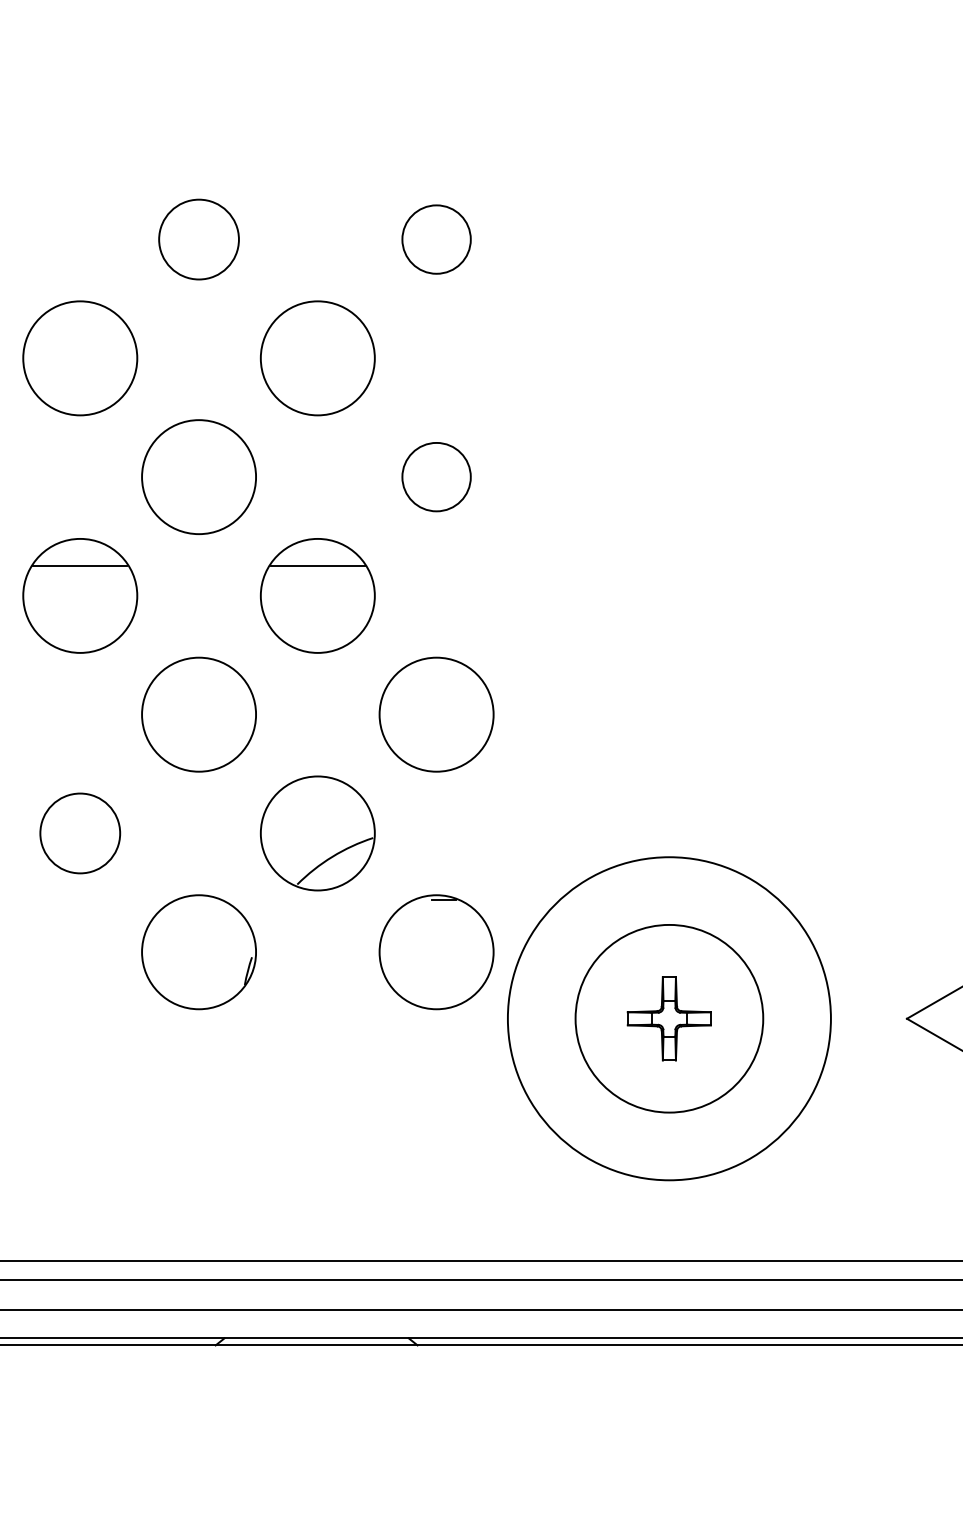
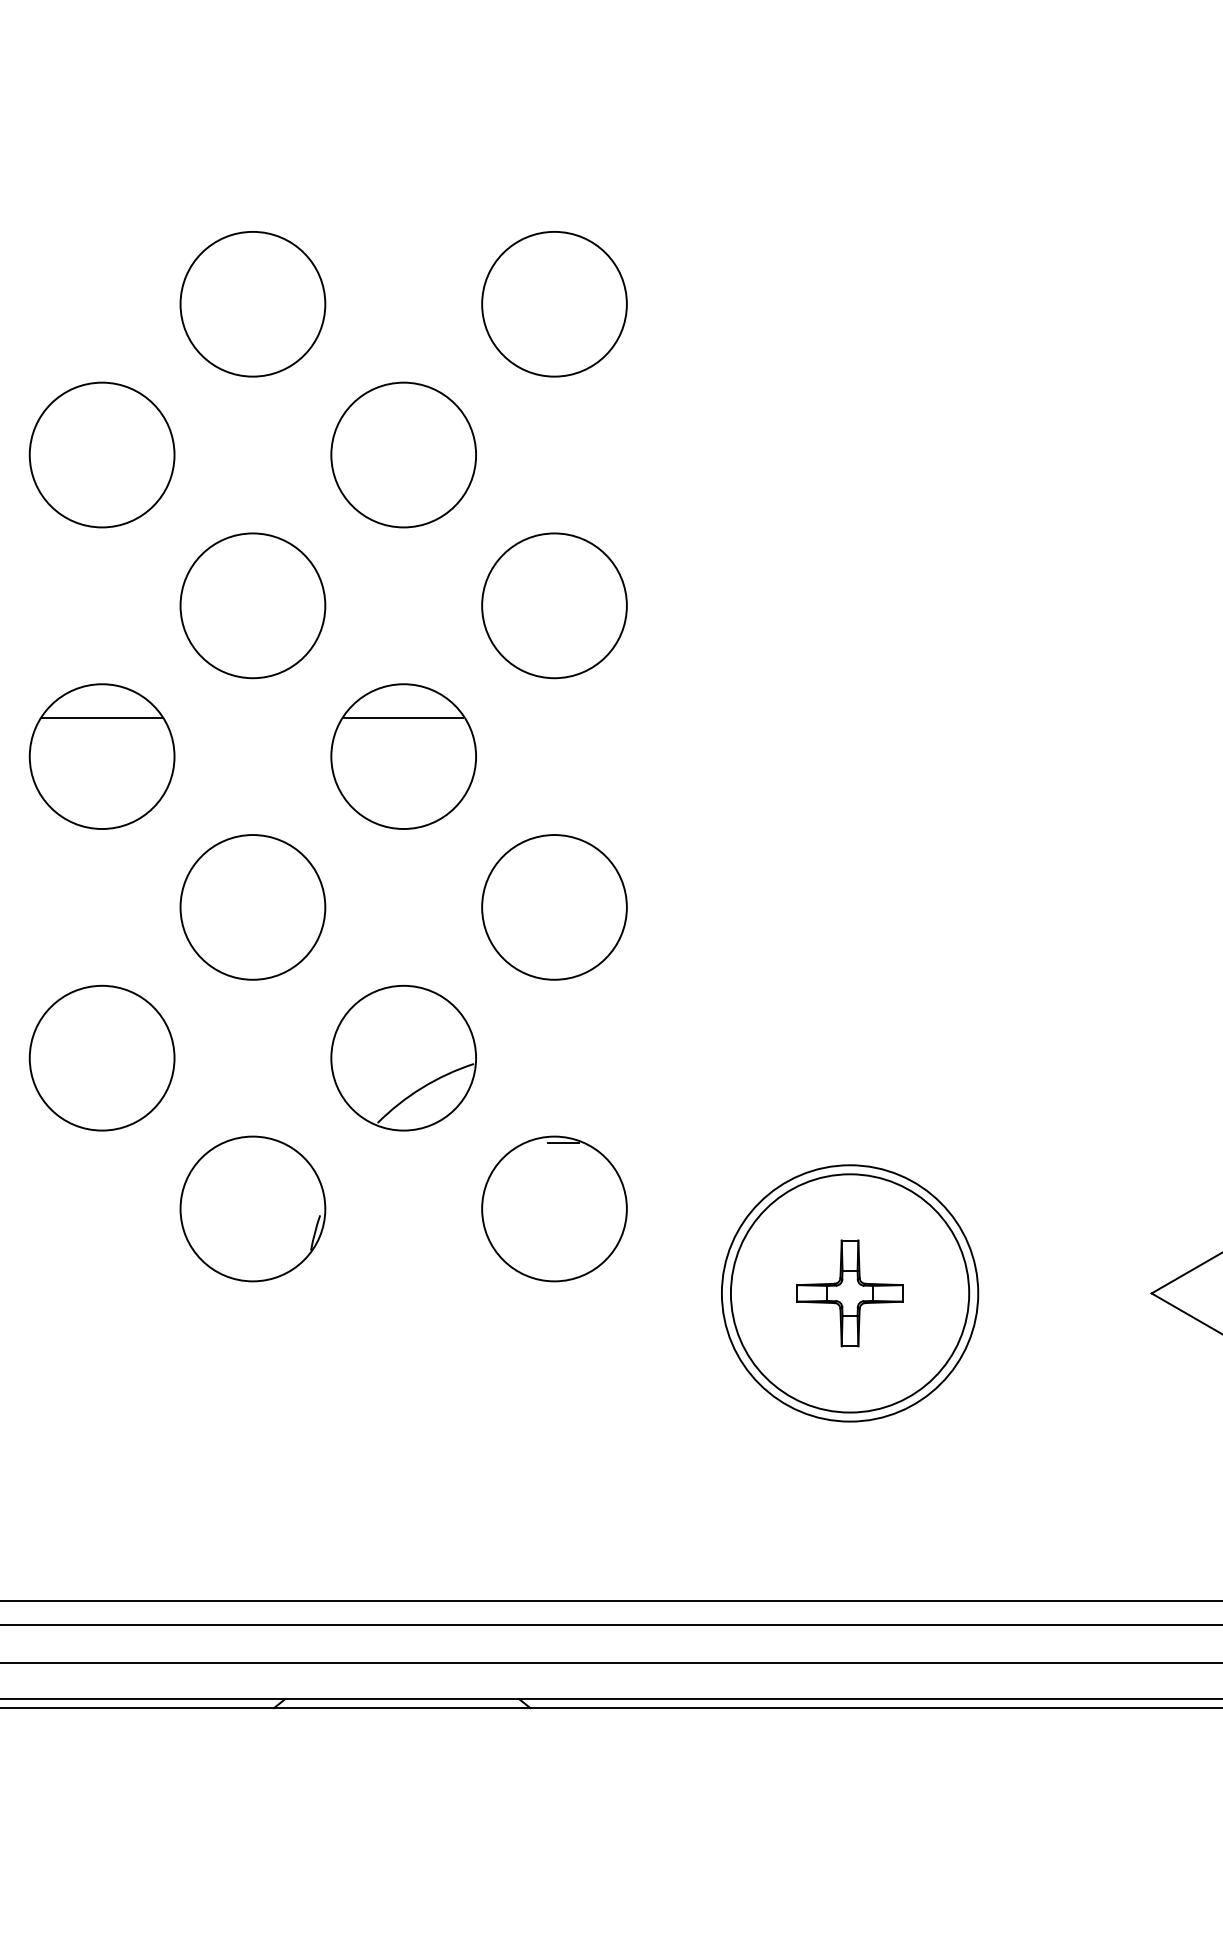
circle: (198, 238) -> (252, 303), size x1.43
circle: (436, 238) -> (554, 303), size x1.67
circle: (436, 476) -> (554, 605), size x1.67
circle: (79, 832) -> (101, 1057), size x1.43
circle: (668, 1018) -> (849, 1293), size x0.62

